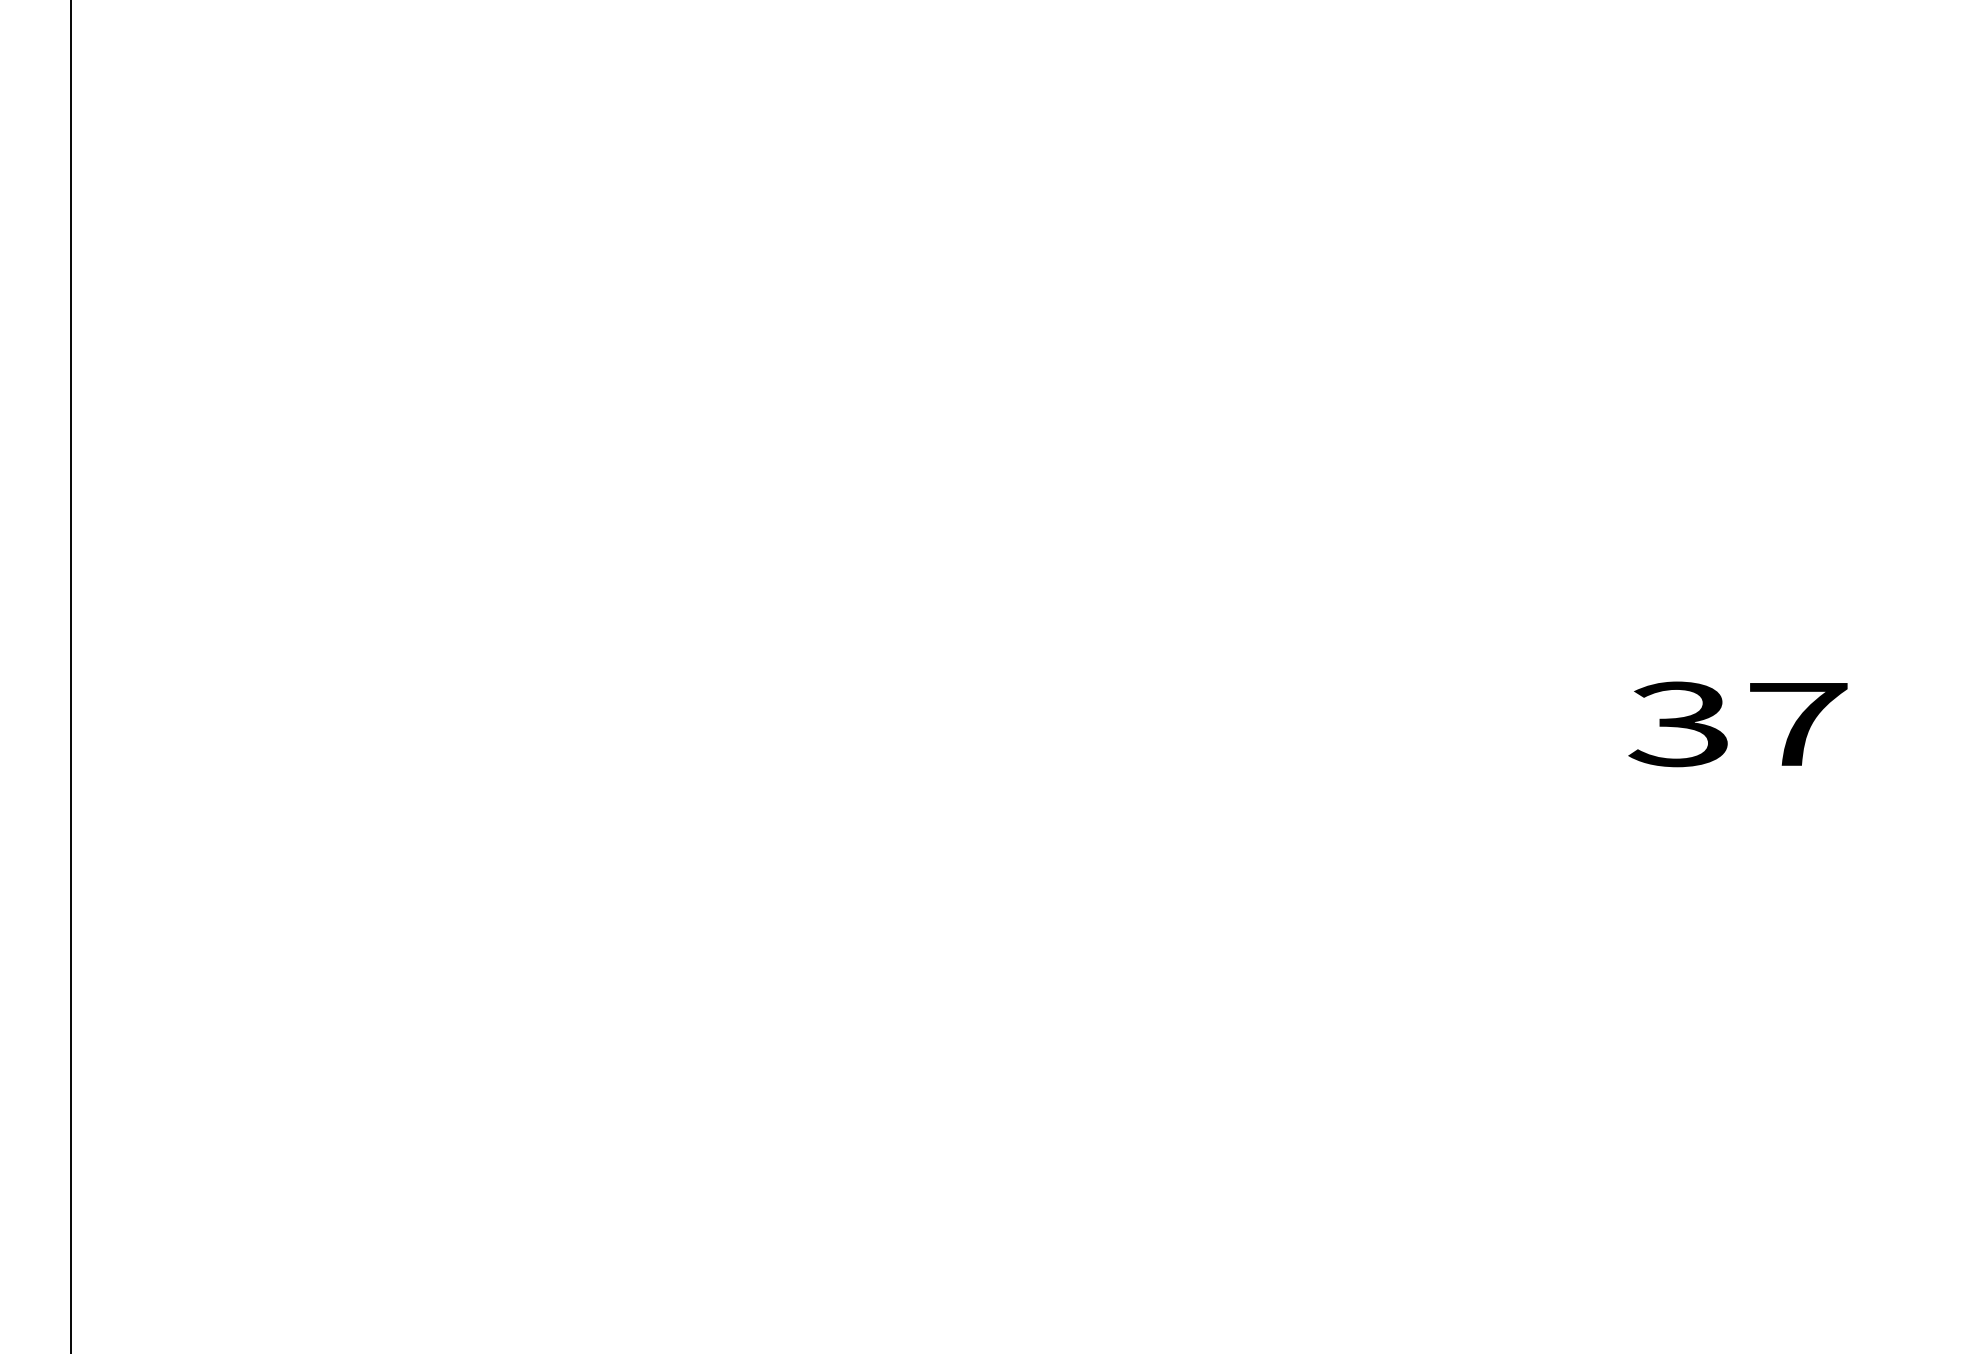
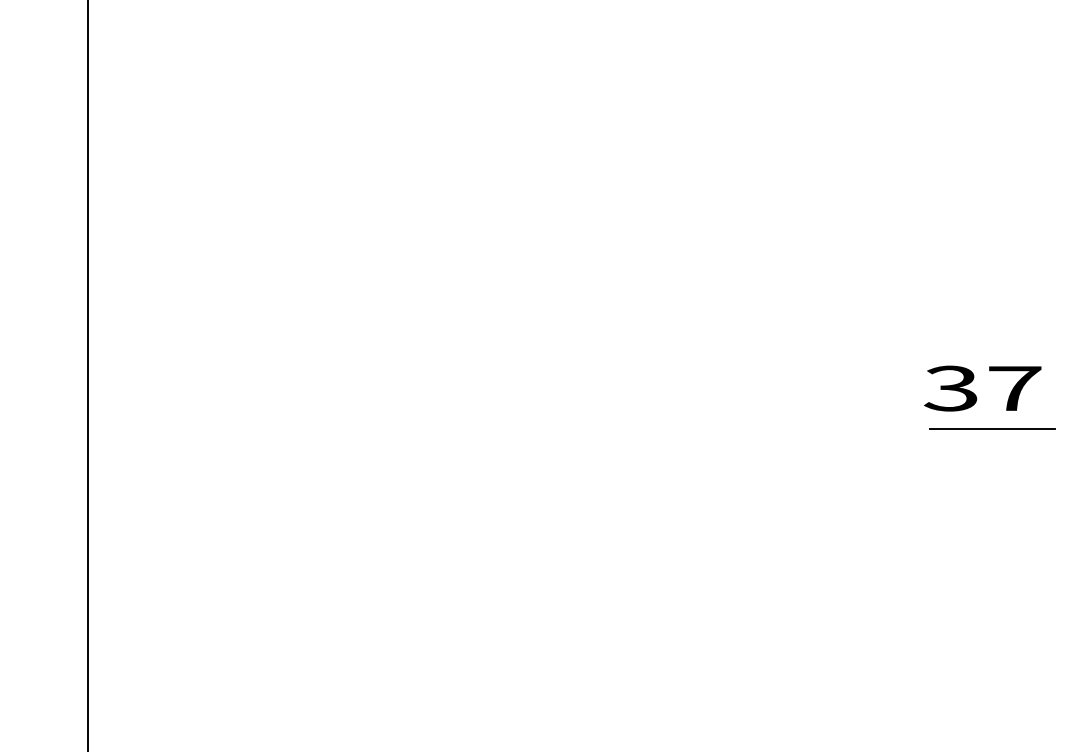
line: (1756, 651) -> (992, 428), added
text: (1737, 724) -> (982, 388), moved

